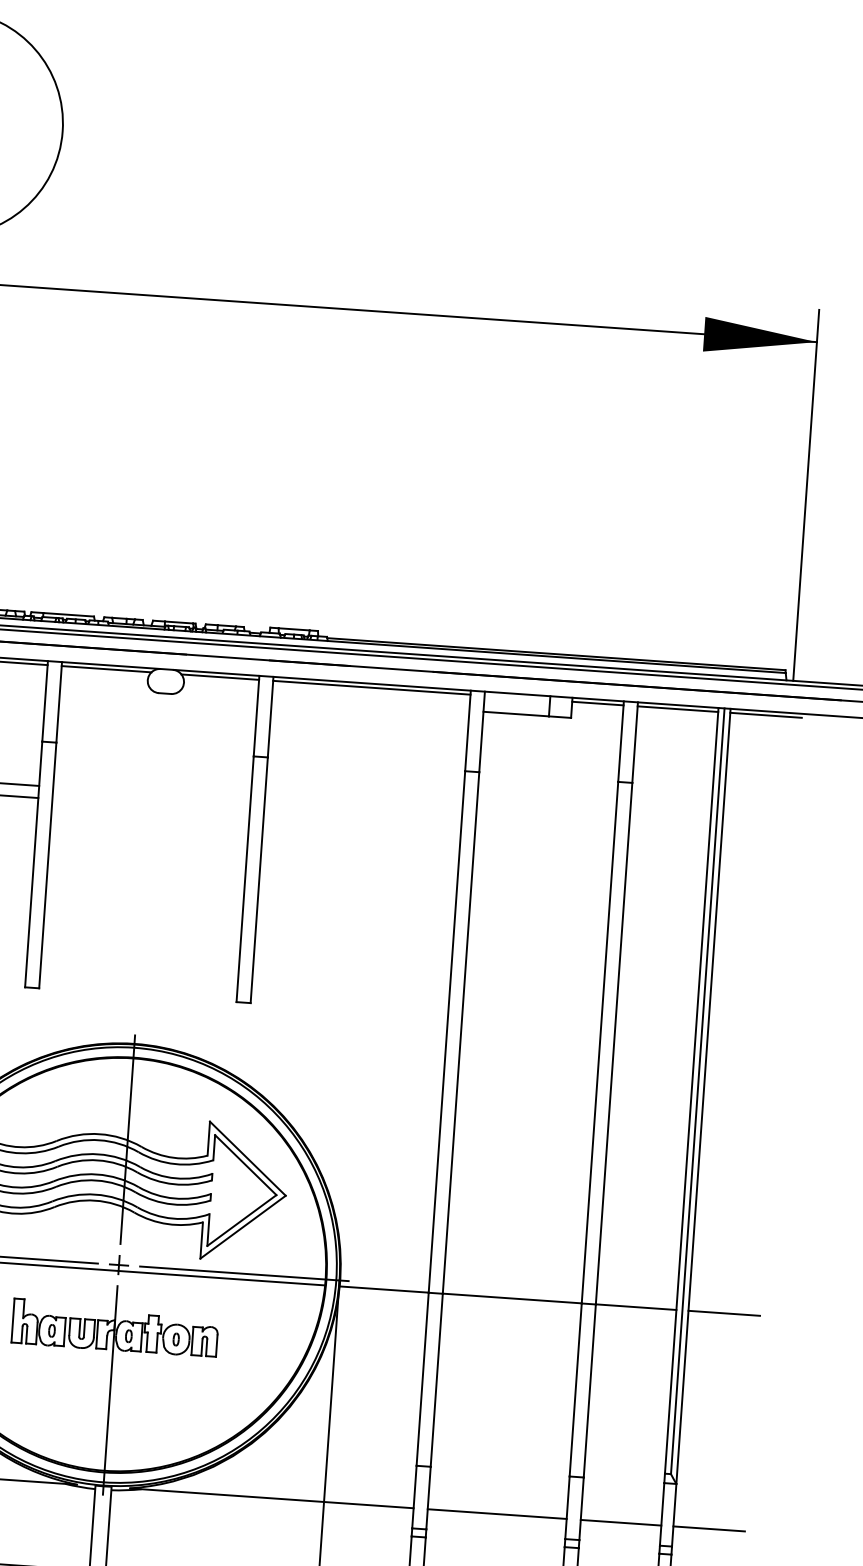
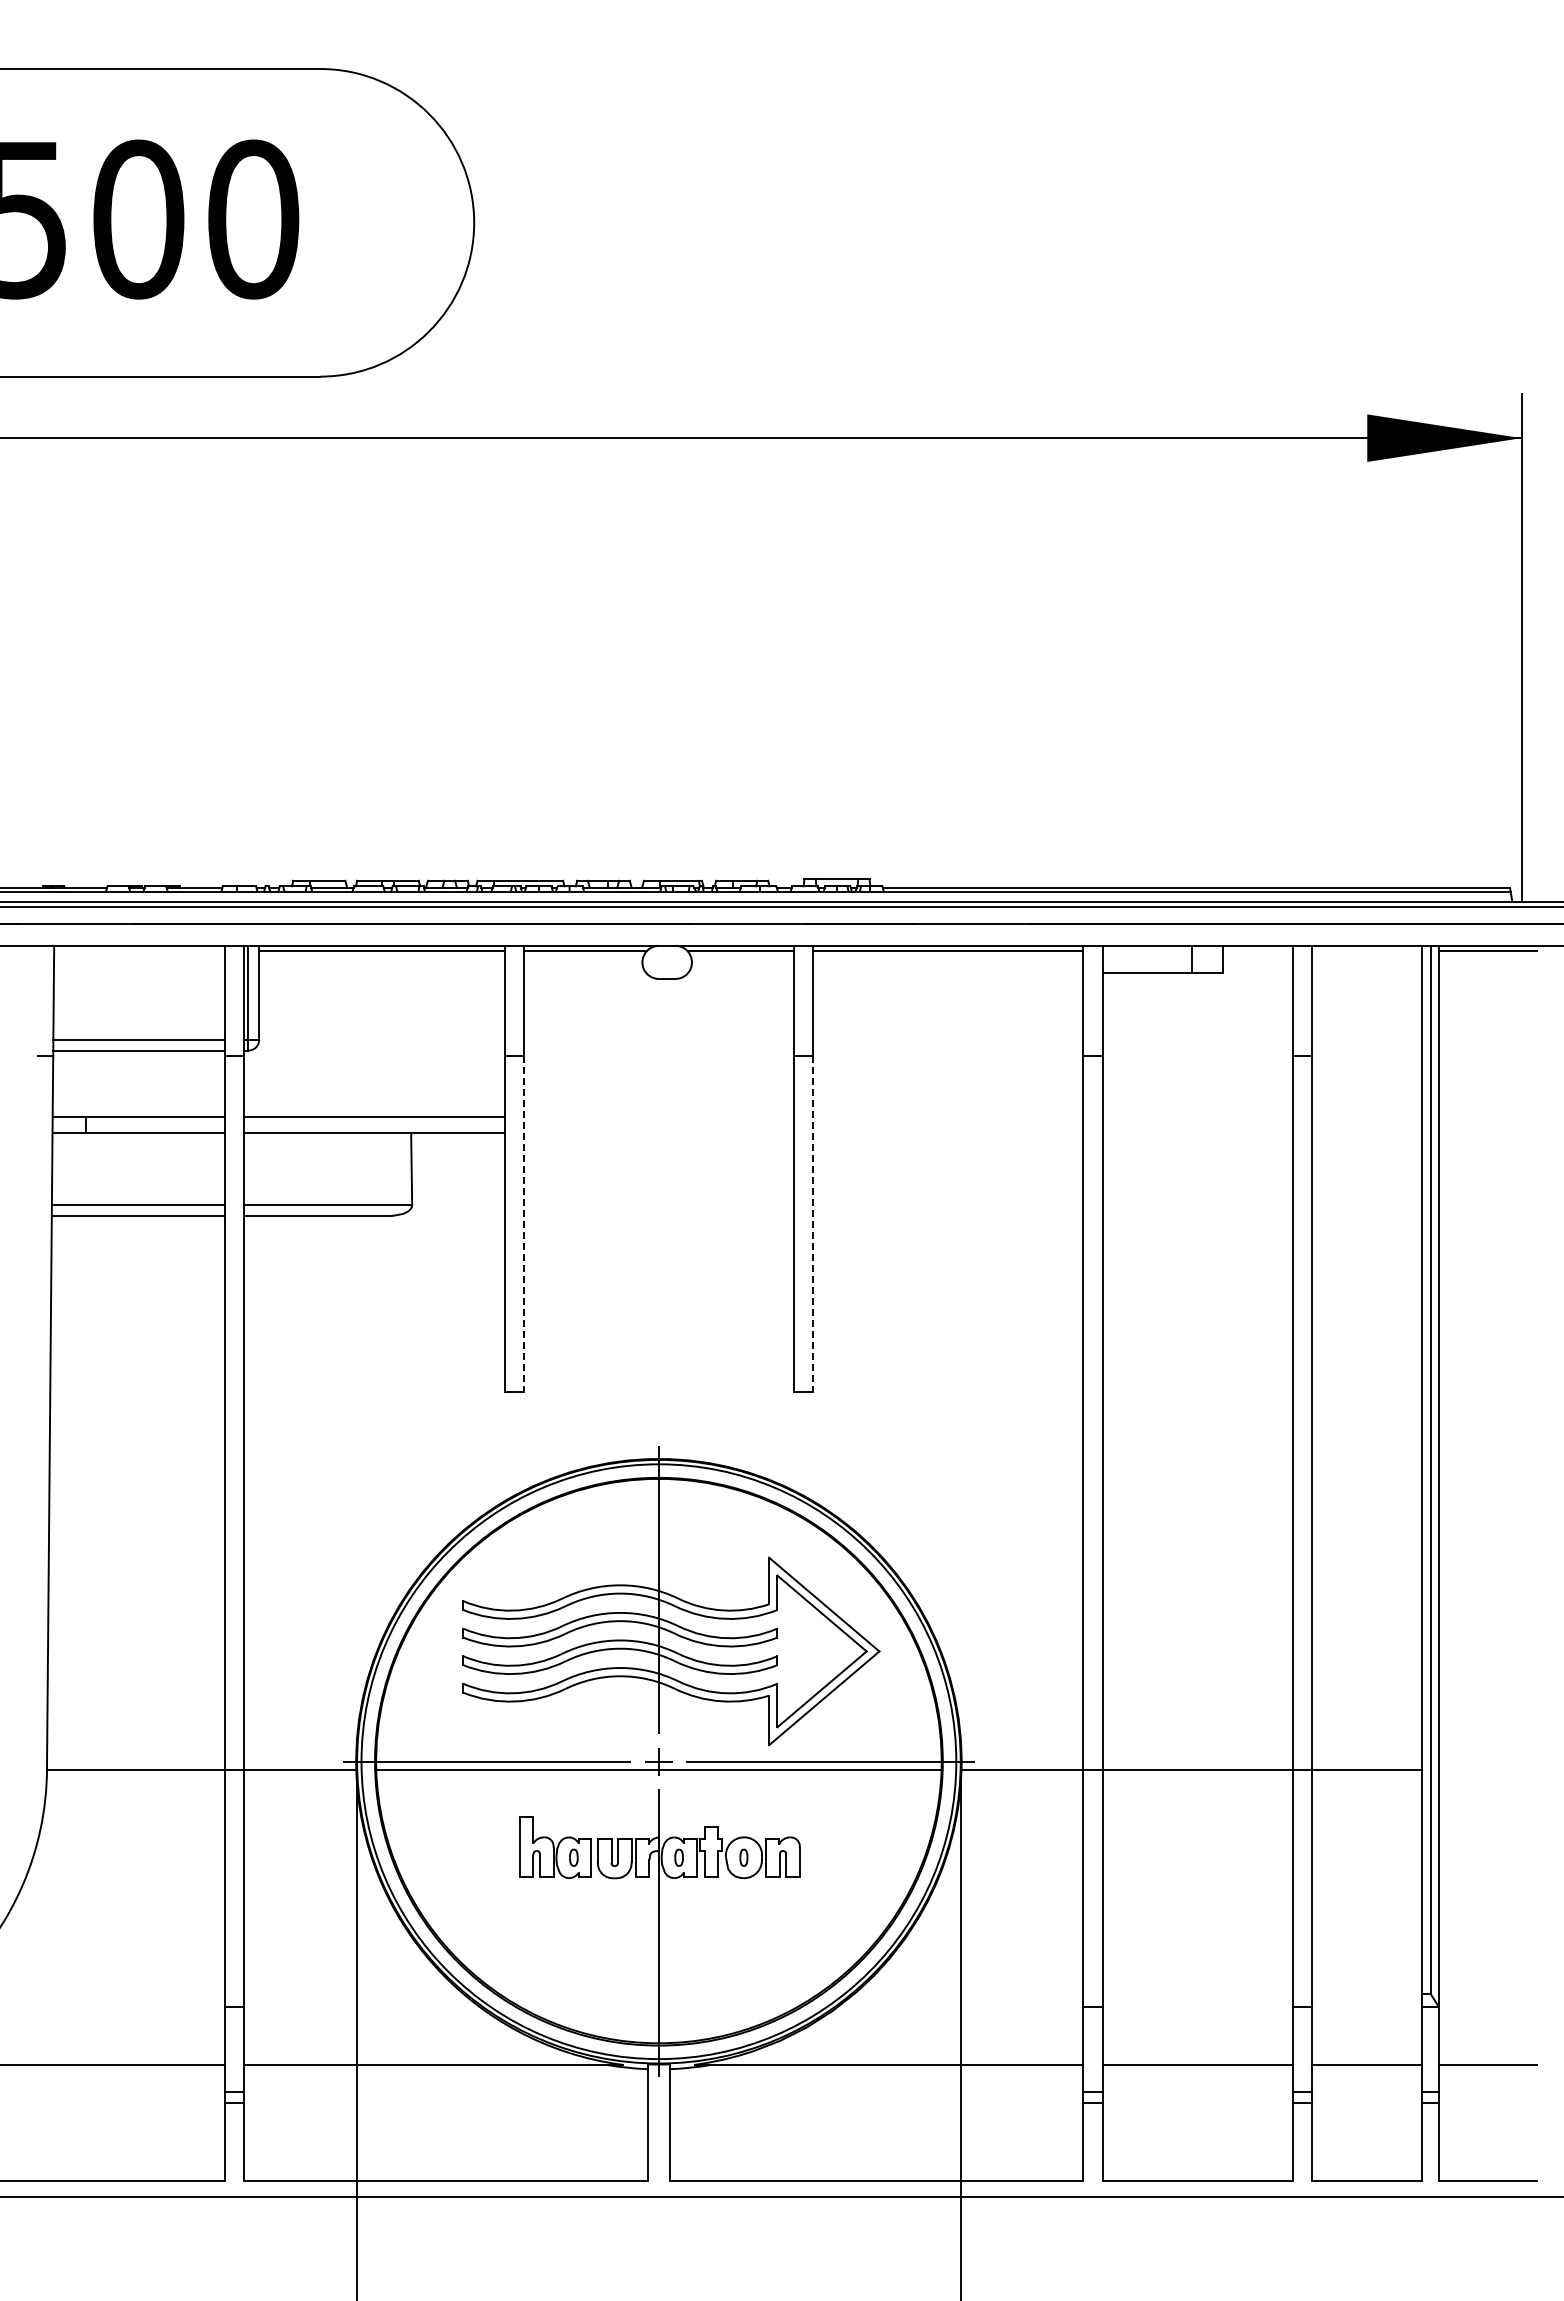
line: (597, 703) -> (1257, 951), removed
line: (678, 709) -> (1367, 951), removed
line: (47, 865) -> (523, 1224), solid -> dashed
line: (259, 880) -> (813, 1224), solid -> dashed
line: (724, 1313) -> (1487, 1769), removed

